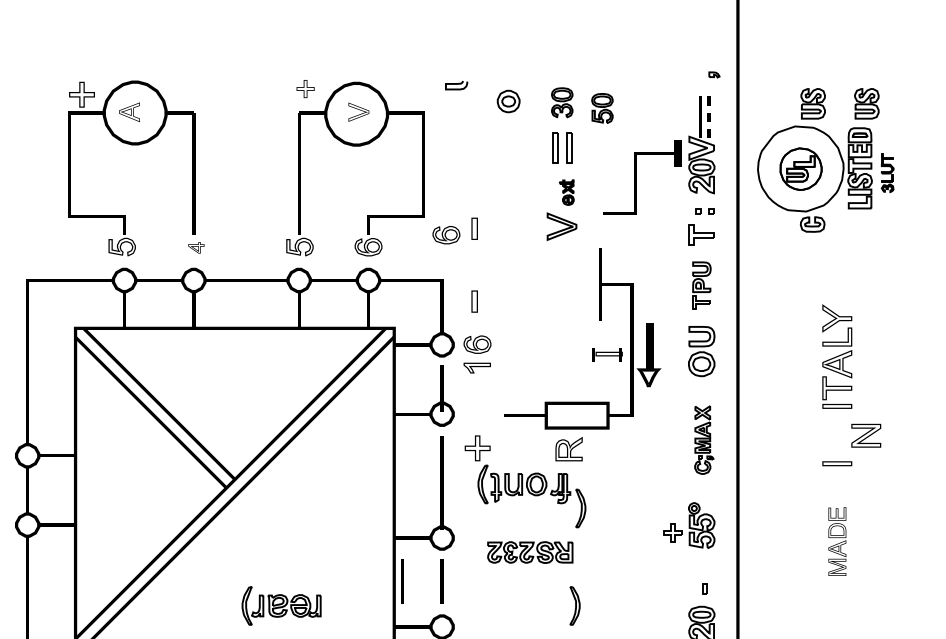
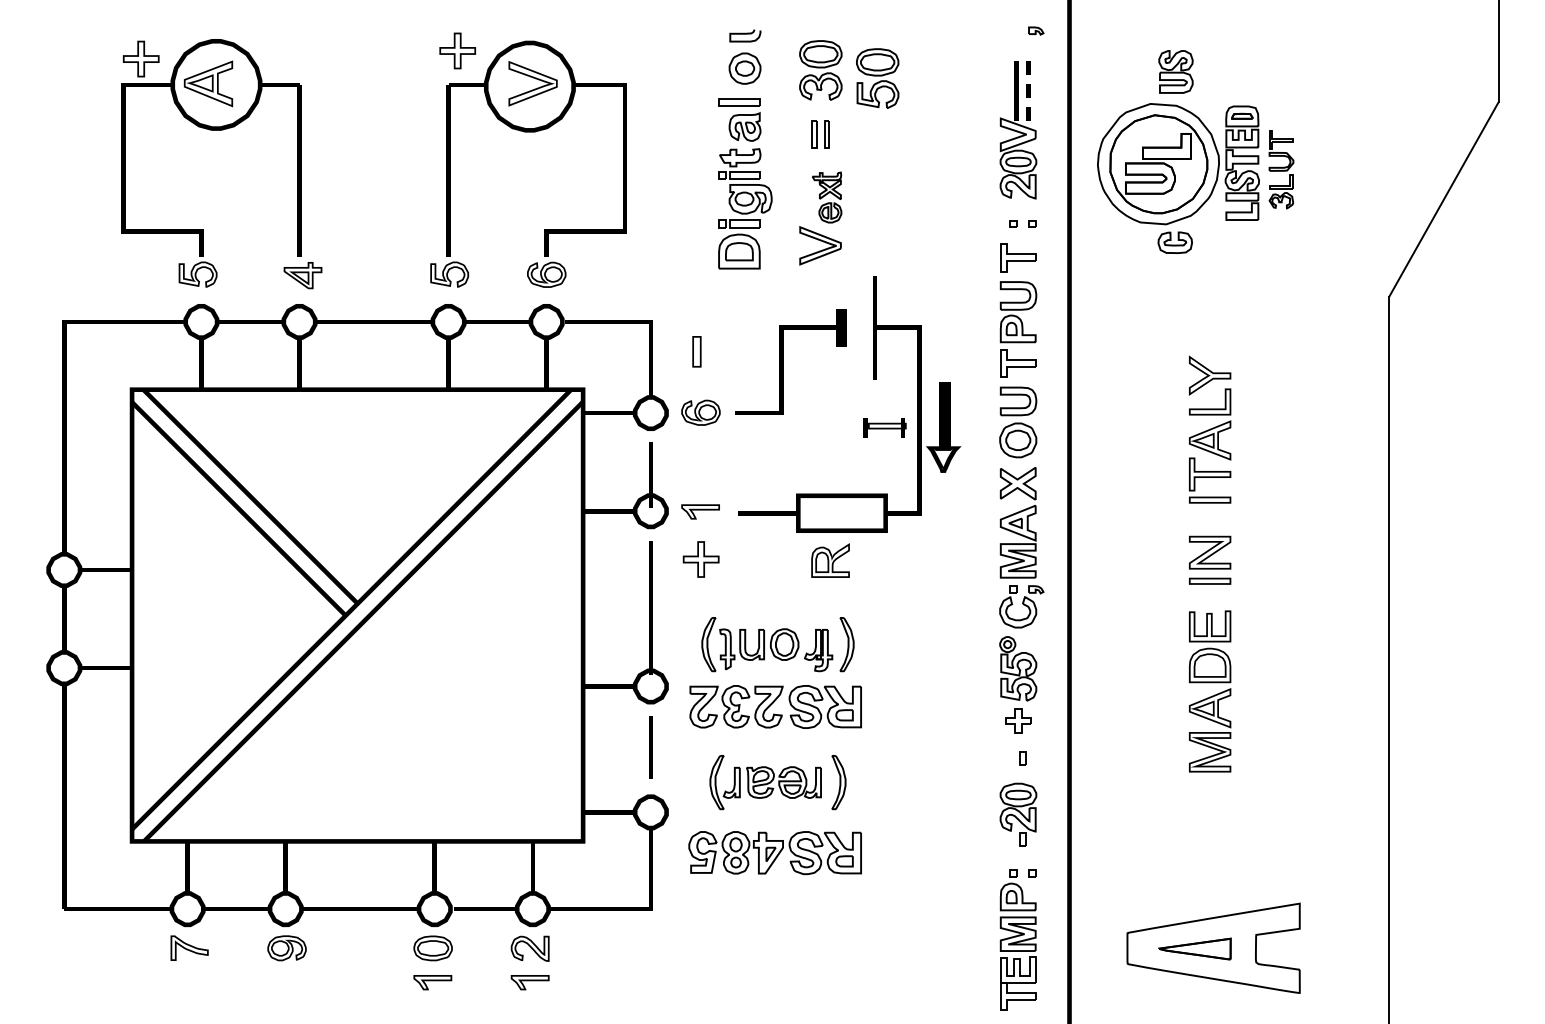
curve: (456, 84) -> (745, 34), moved
part: (305, 88) -> (457, 50), size x1.43
part: (561, 102) -> (820, 70), size x1.43
part: (866, 103) -> (1251, 71), removed
part: (602, 108) -> (877, 78), size x1.43
part: (129, 112) -> (208, 83), size x1.67
part: (358, 112) -> (532, 83), size x1.67
part: (561, 148) -> (820, 134), size x0.62
part: (800, 169) -> (1158, 164), size x1.67
part: (887, 172) -> (1281, 169), size x1.43
part: (636, 177) -> (783, 361), moved
part: (508, 182) -> (745, 183), added
part: (566, 192) -> (827, 197), size x1.43
part: (474, 228) -> (696, 248), removed
part: (446, 234) -> (656, 257), removed
part: (195, 247) -> (302, 275), size x1.67
part: (701, 285) -> (1018, 329), size x1.43
part: (477, 367) -> (700, 511), moved
part: (866, 435) -> (1210, 552), moved
part: (704, 439) -> (1021, 547), size x1.67
part: (524, 484) -> (767, 644), moved
part: (672, 532) -> (1018, 720), moved
part: (837, 541) -> (1210, 691), size x1.67
part: (530, 552) -> (775, 706), size x1.43
line: (402, 581) -> (594, 747), removed
part: (281, 605) -> (765, 782), moved

